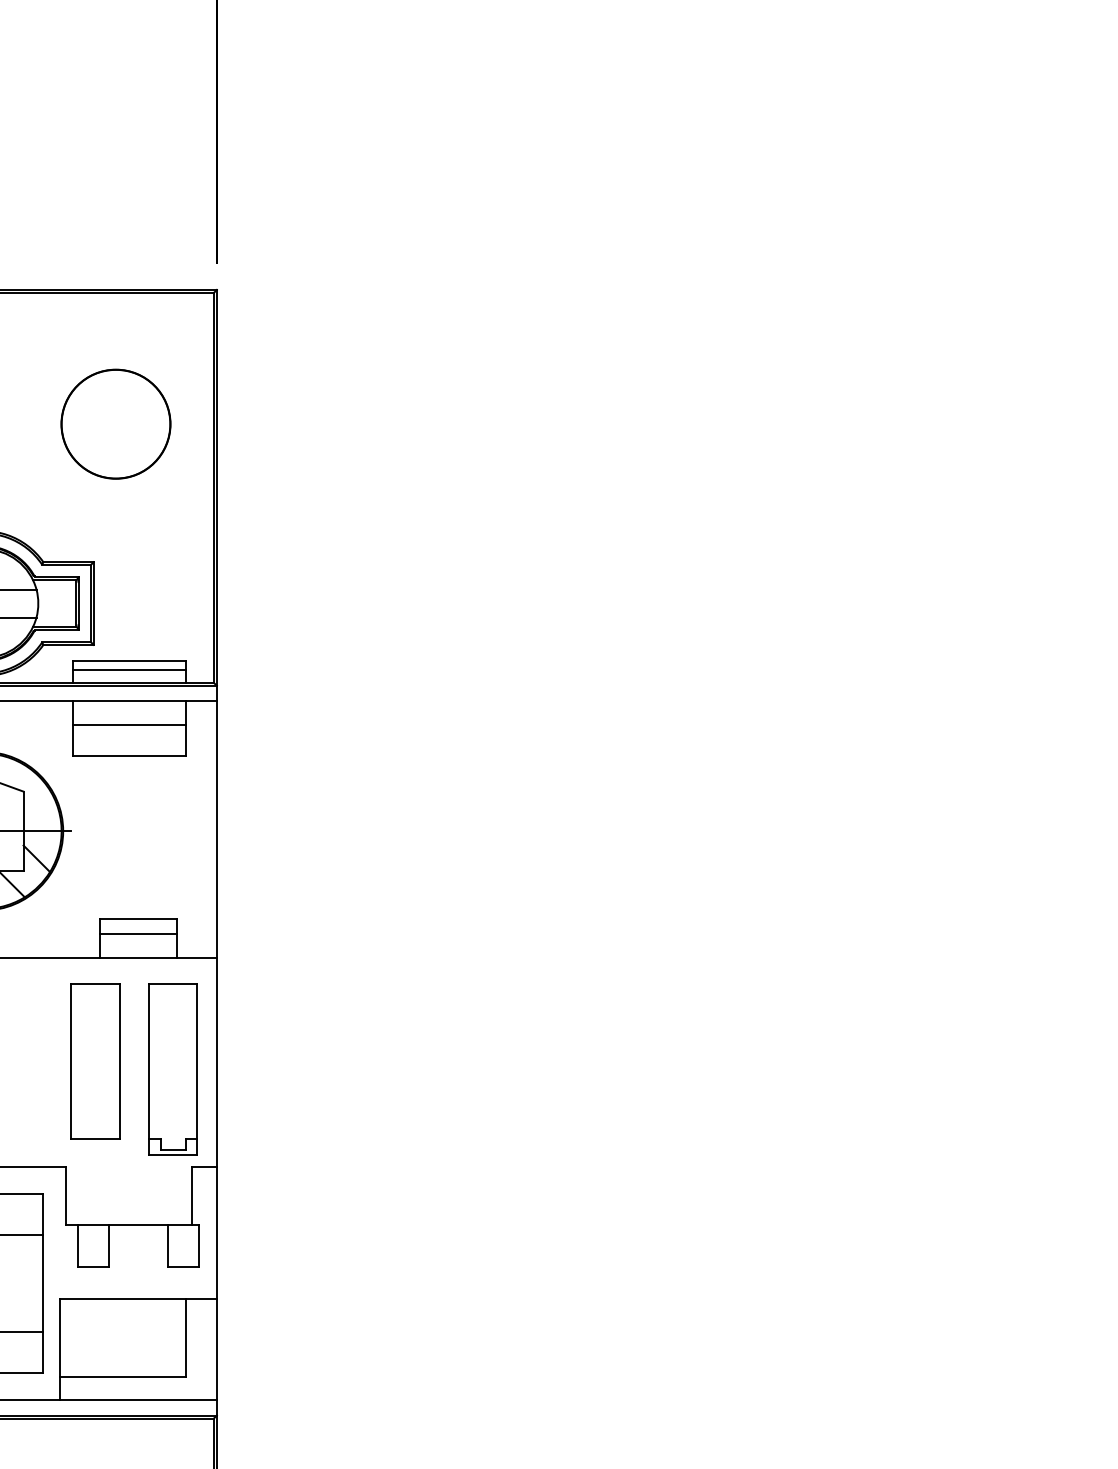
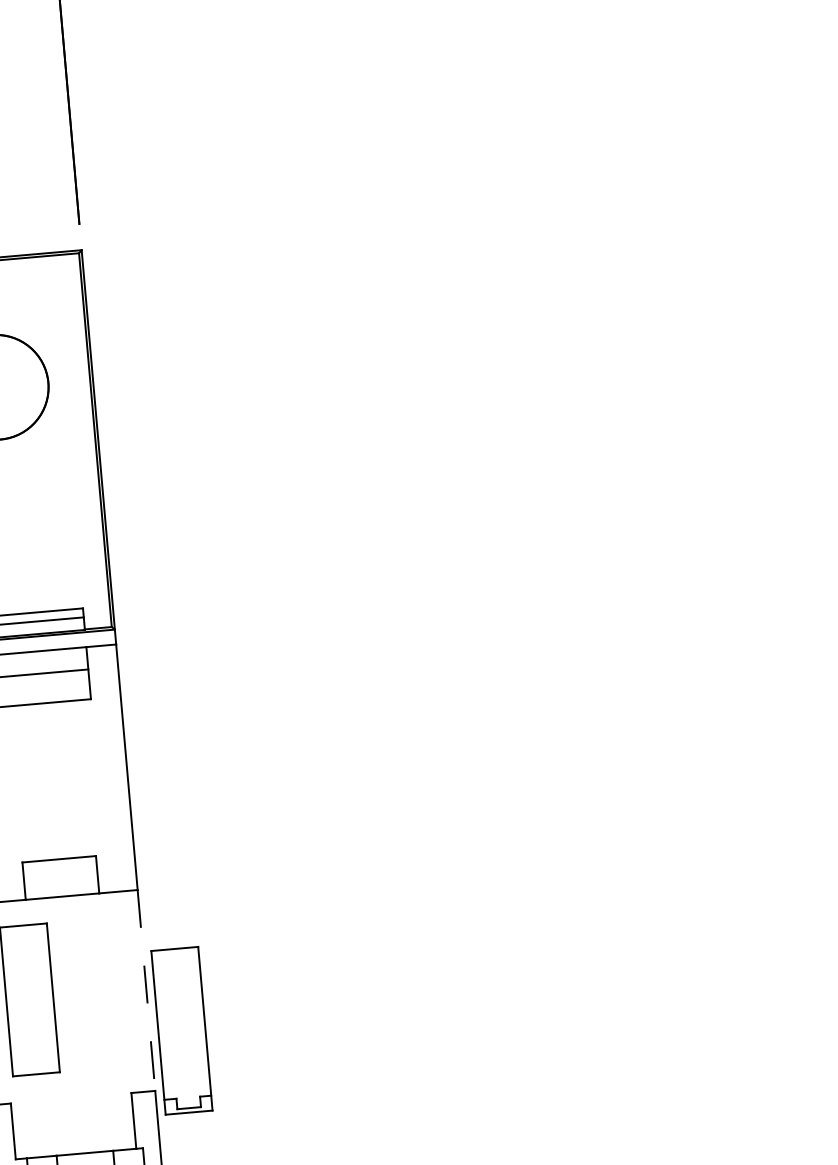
line: (138, 934) -> (60, 874), removed
line: (216, 1062) -> (146, 990), solid -> dashed
part: (172, 1069) -> (181, 1031), moved

